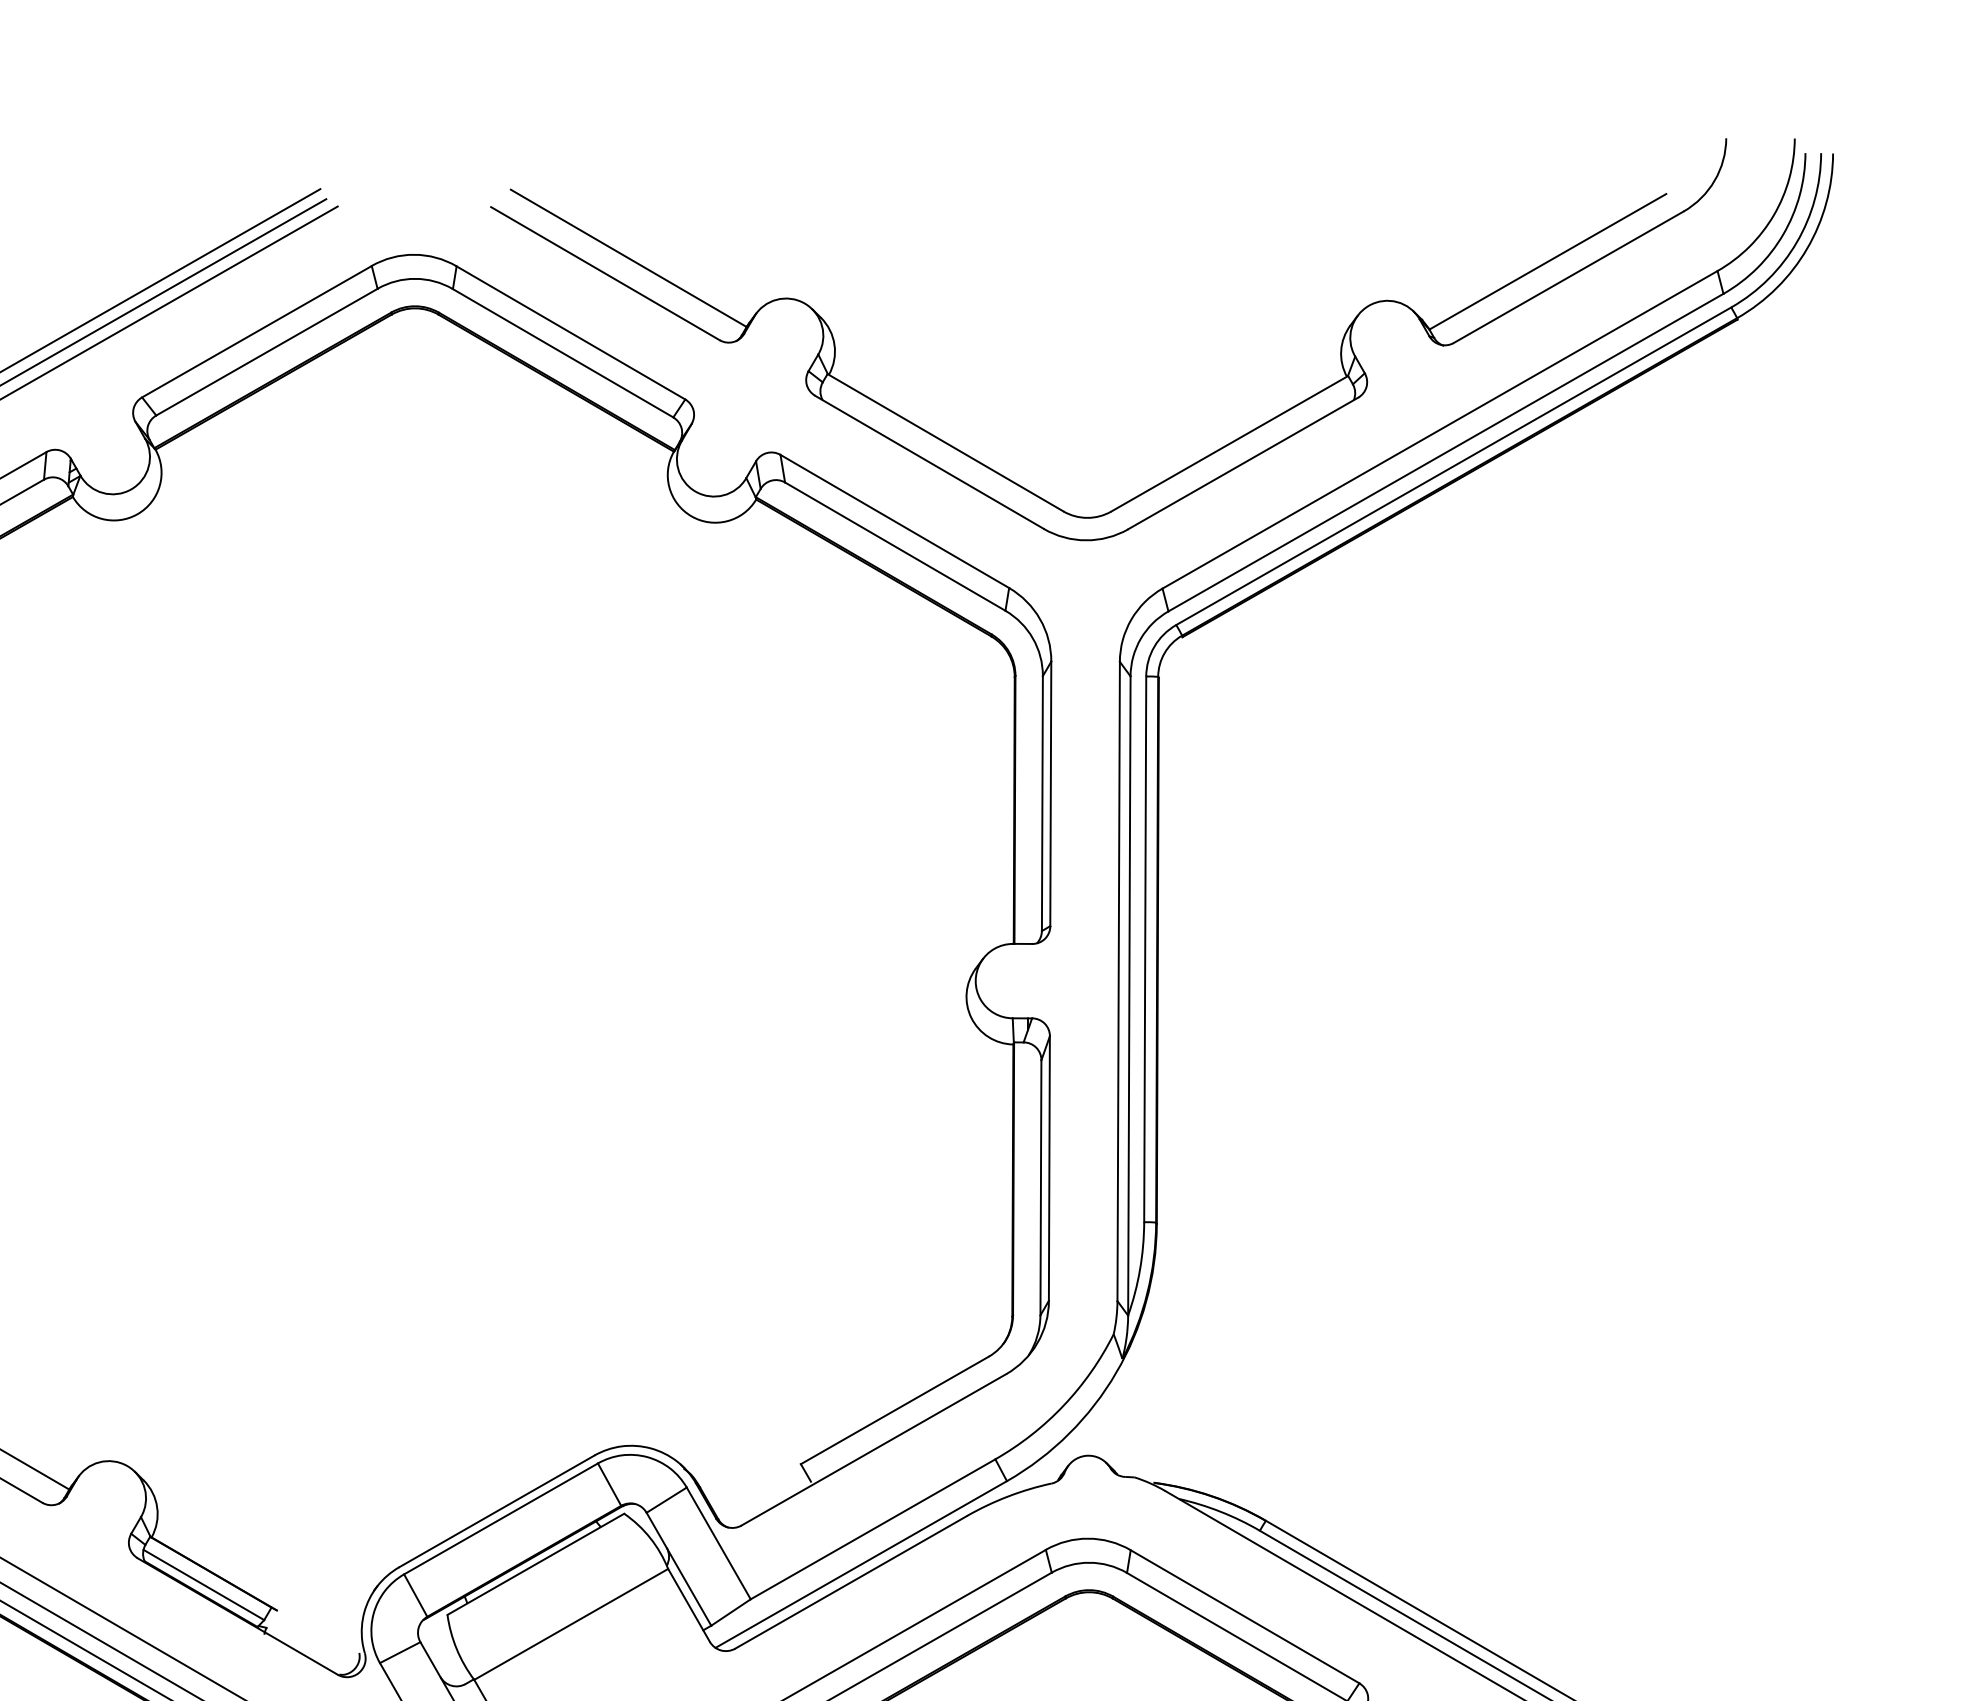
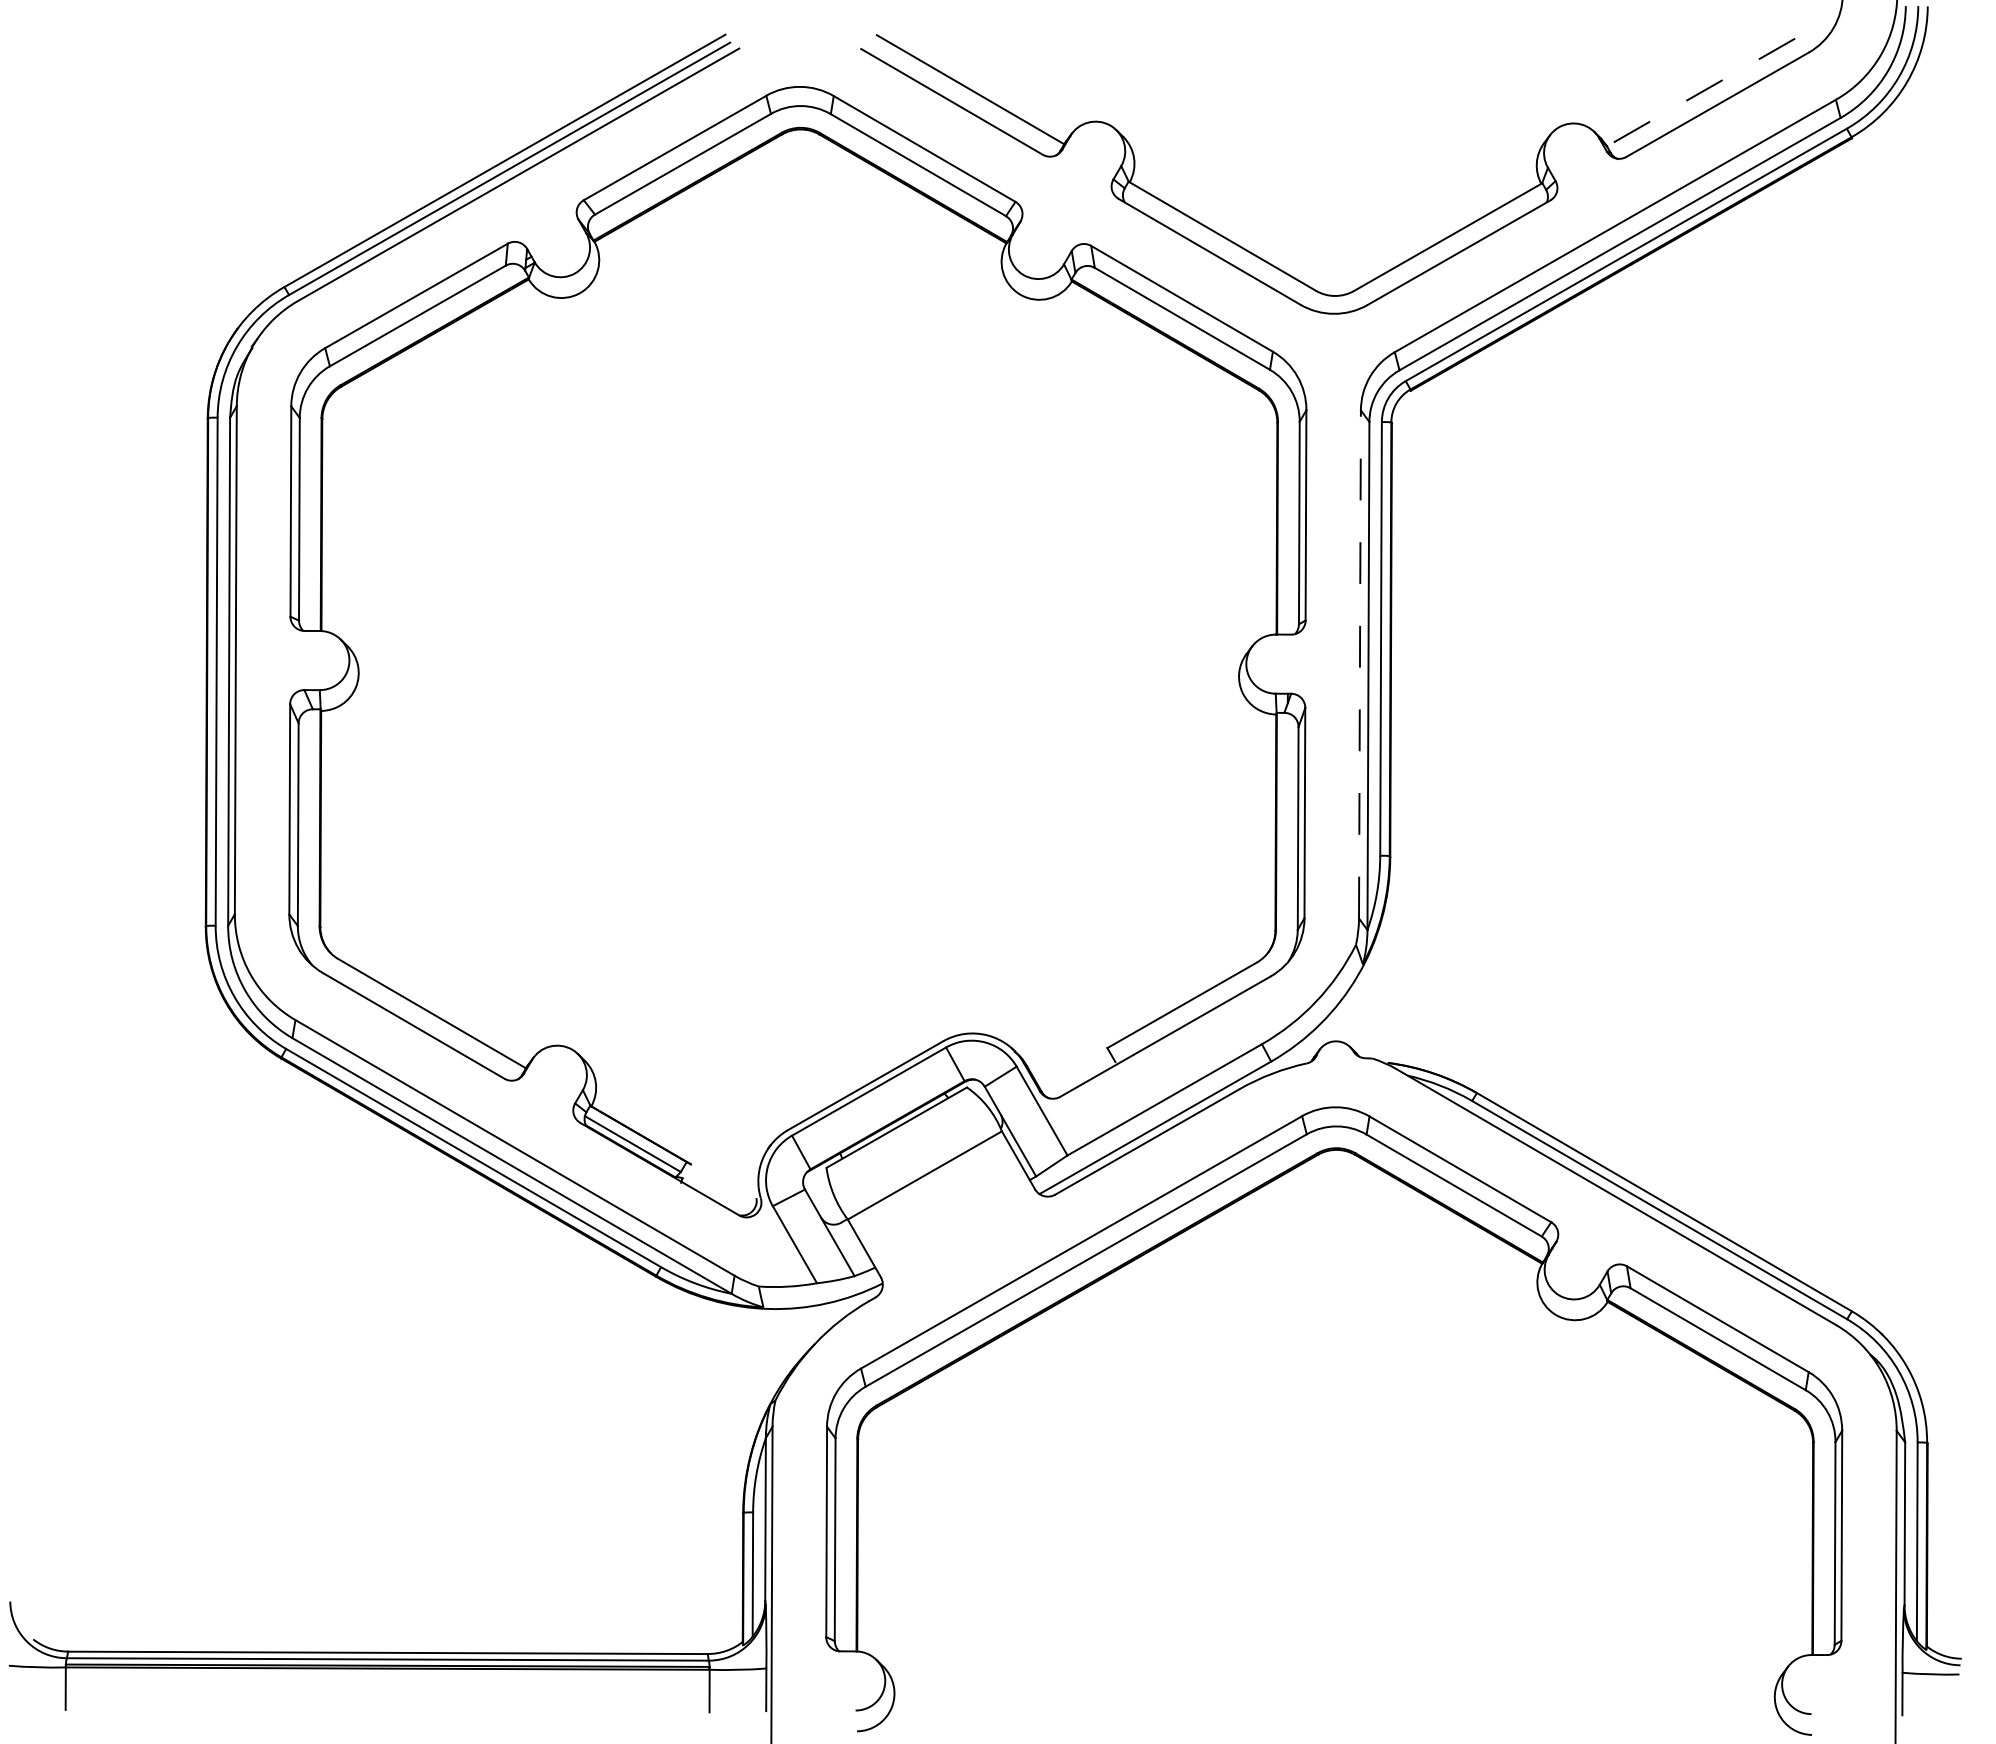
line: (1547, 261) -> (1700, 92), solid -> dashed
line: (1118, 980) -> (1359, 663), solid -> dashed

